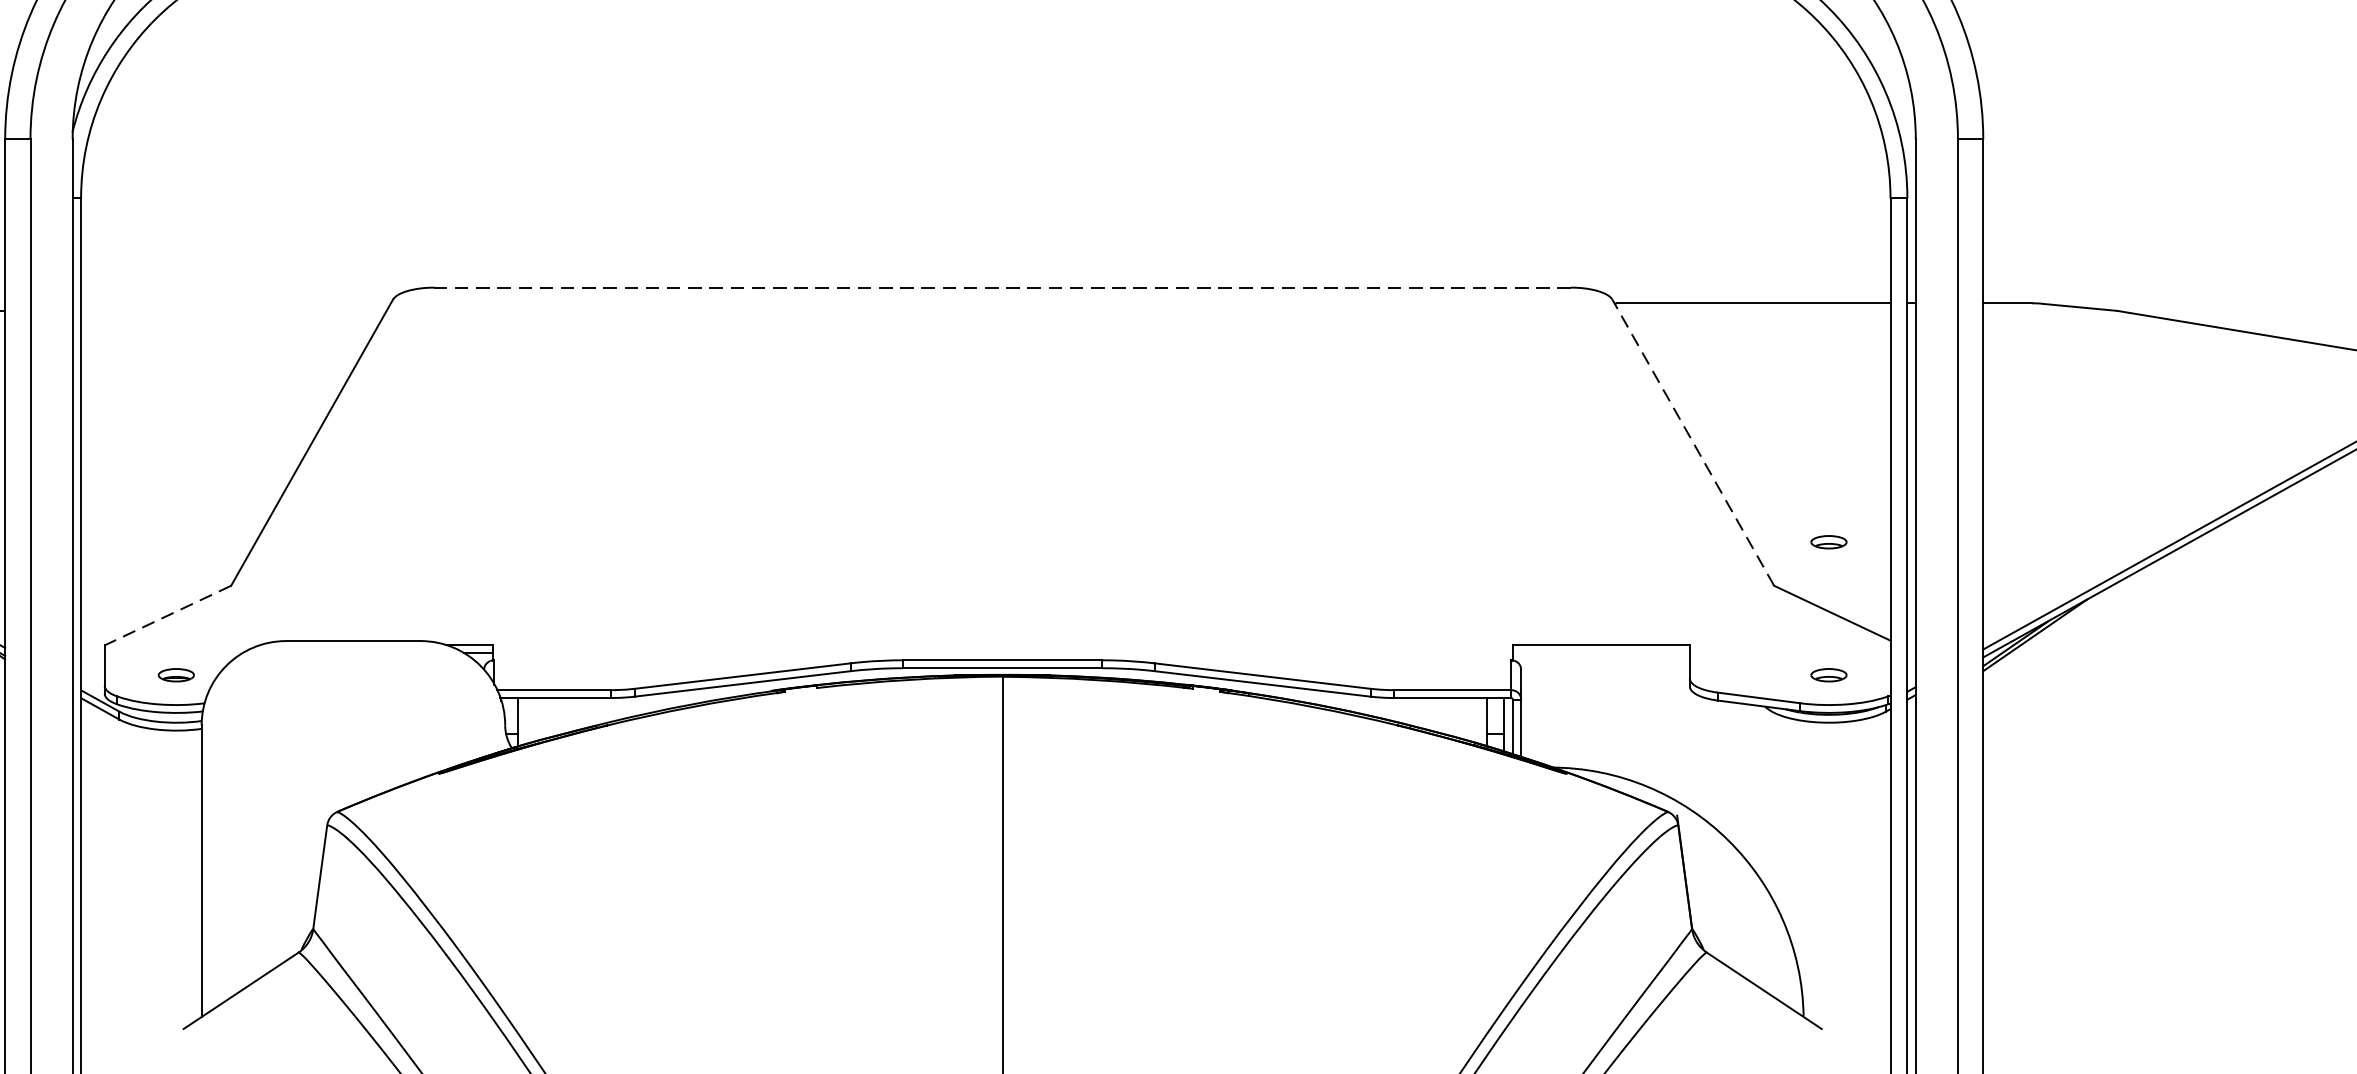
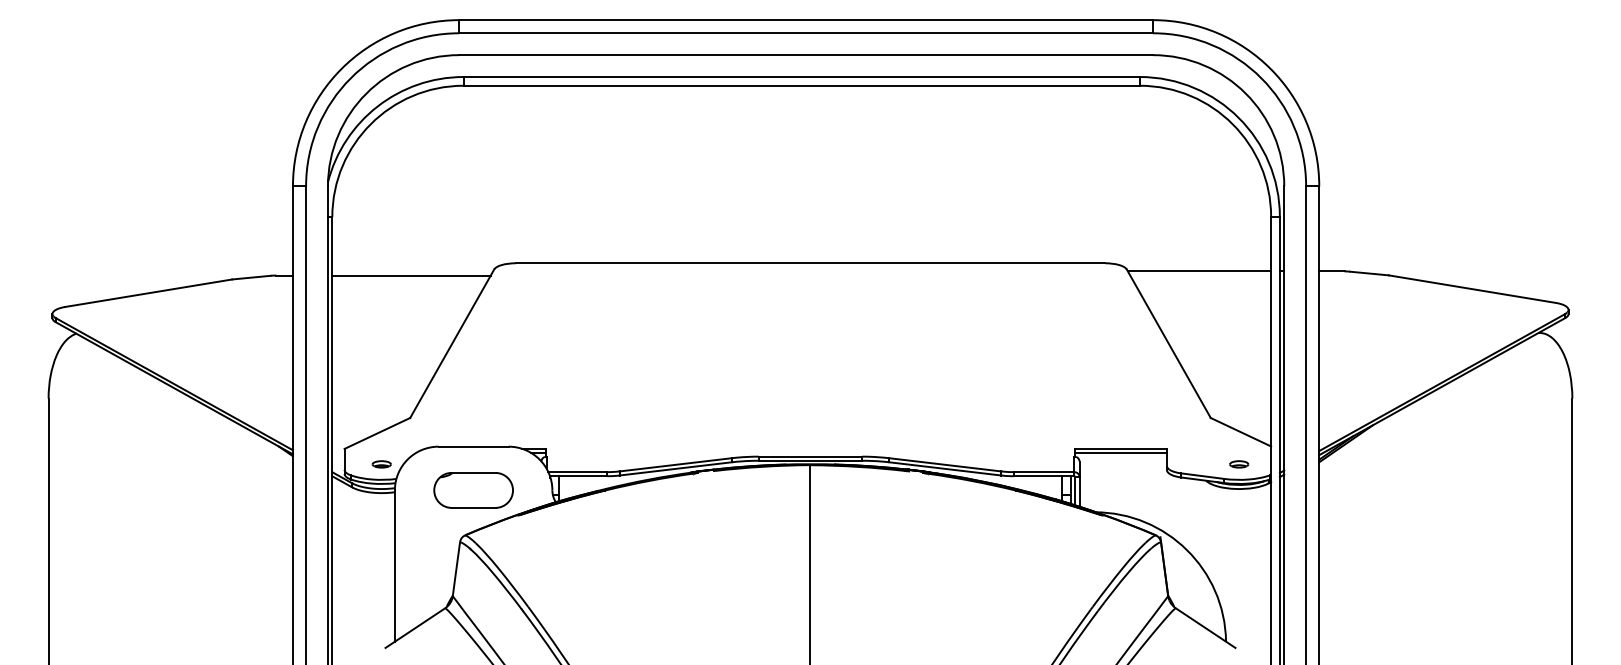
line: (1002, 288) -> (810, 263), dashed -> solid
line: (233, 311) -> (411, 275), added
line: (1692, 442) -> (1168, 343), dashed -> solid
part: (1829, 542) -> (1239, 395), removed
line: (166, 615) -> (376, 433), dashed -> solid
line: (1602, 654) -> (1121, 453), added
part: (353, 725) -> (473, 490), added

